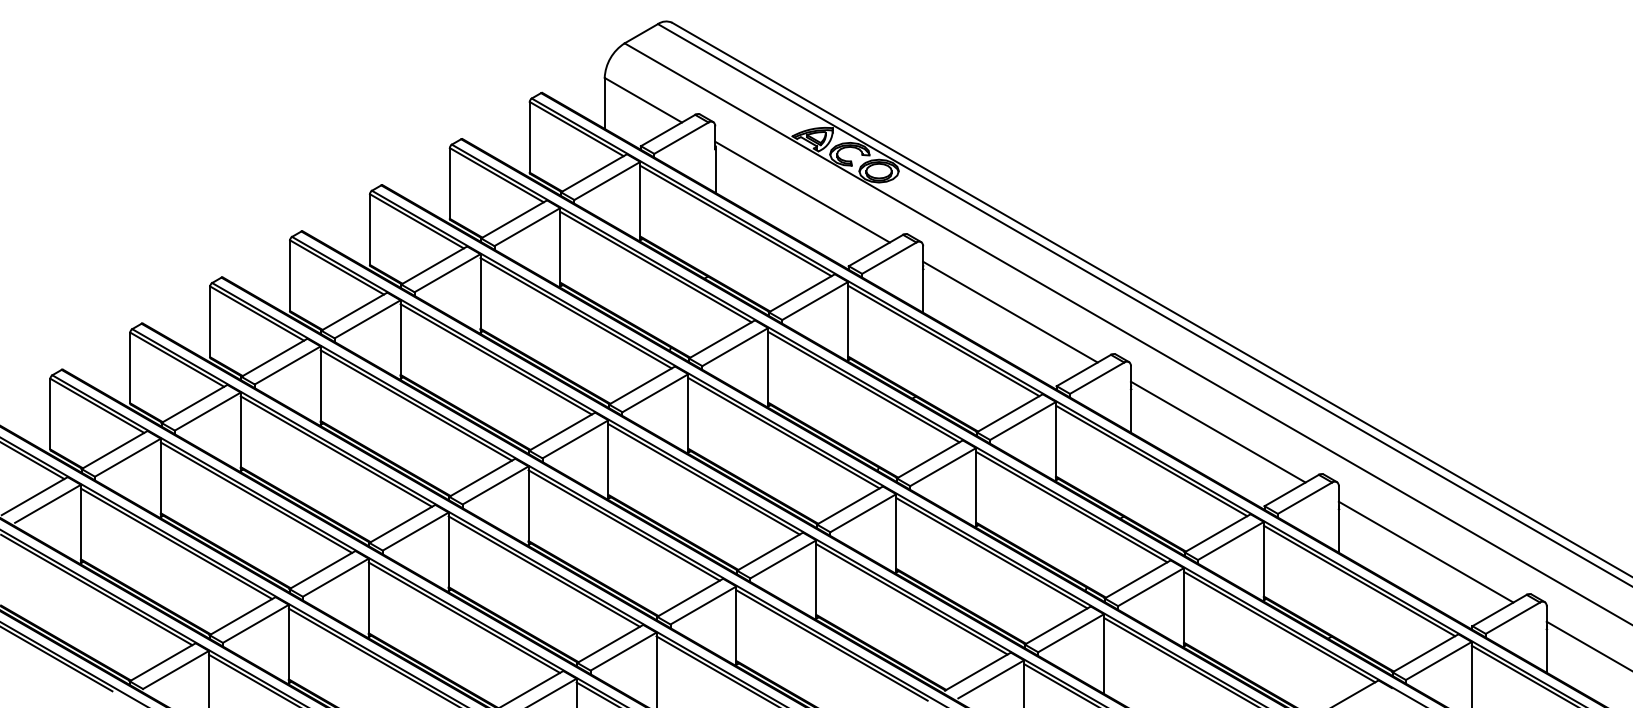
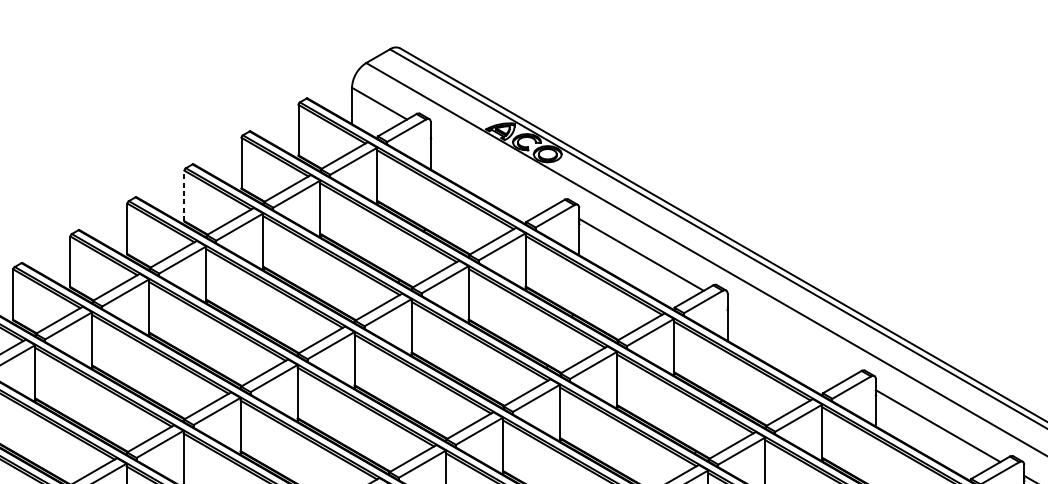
line: (802, 191) -> (493, 168), removed
line: (369, 229) -> (184, 195), solid -> dashed
line: (1217, 431) -> (789, 340), removed

